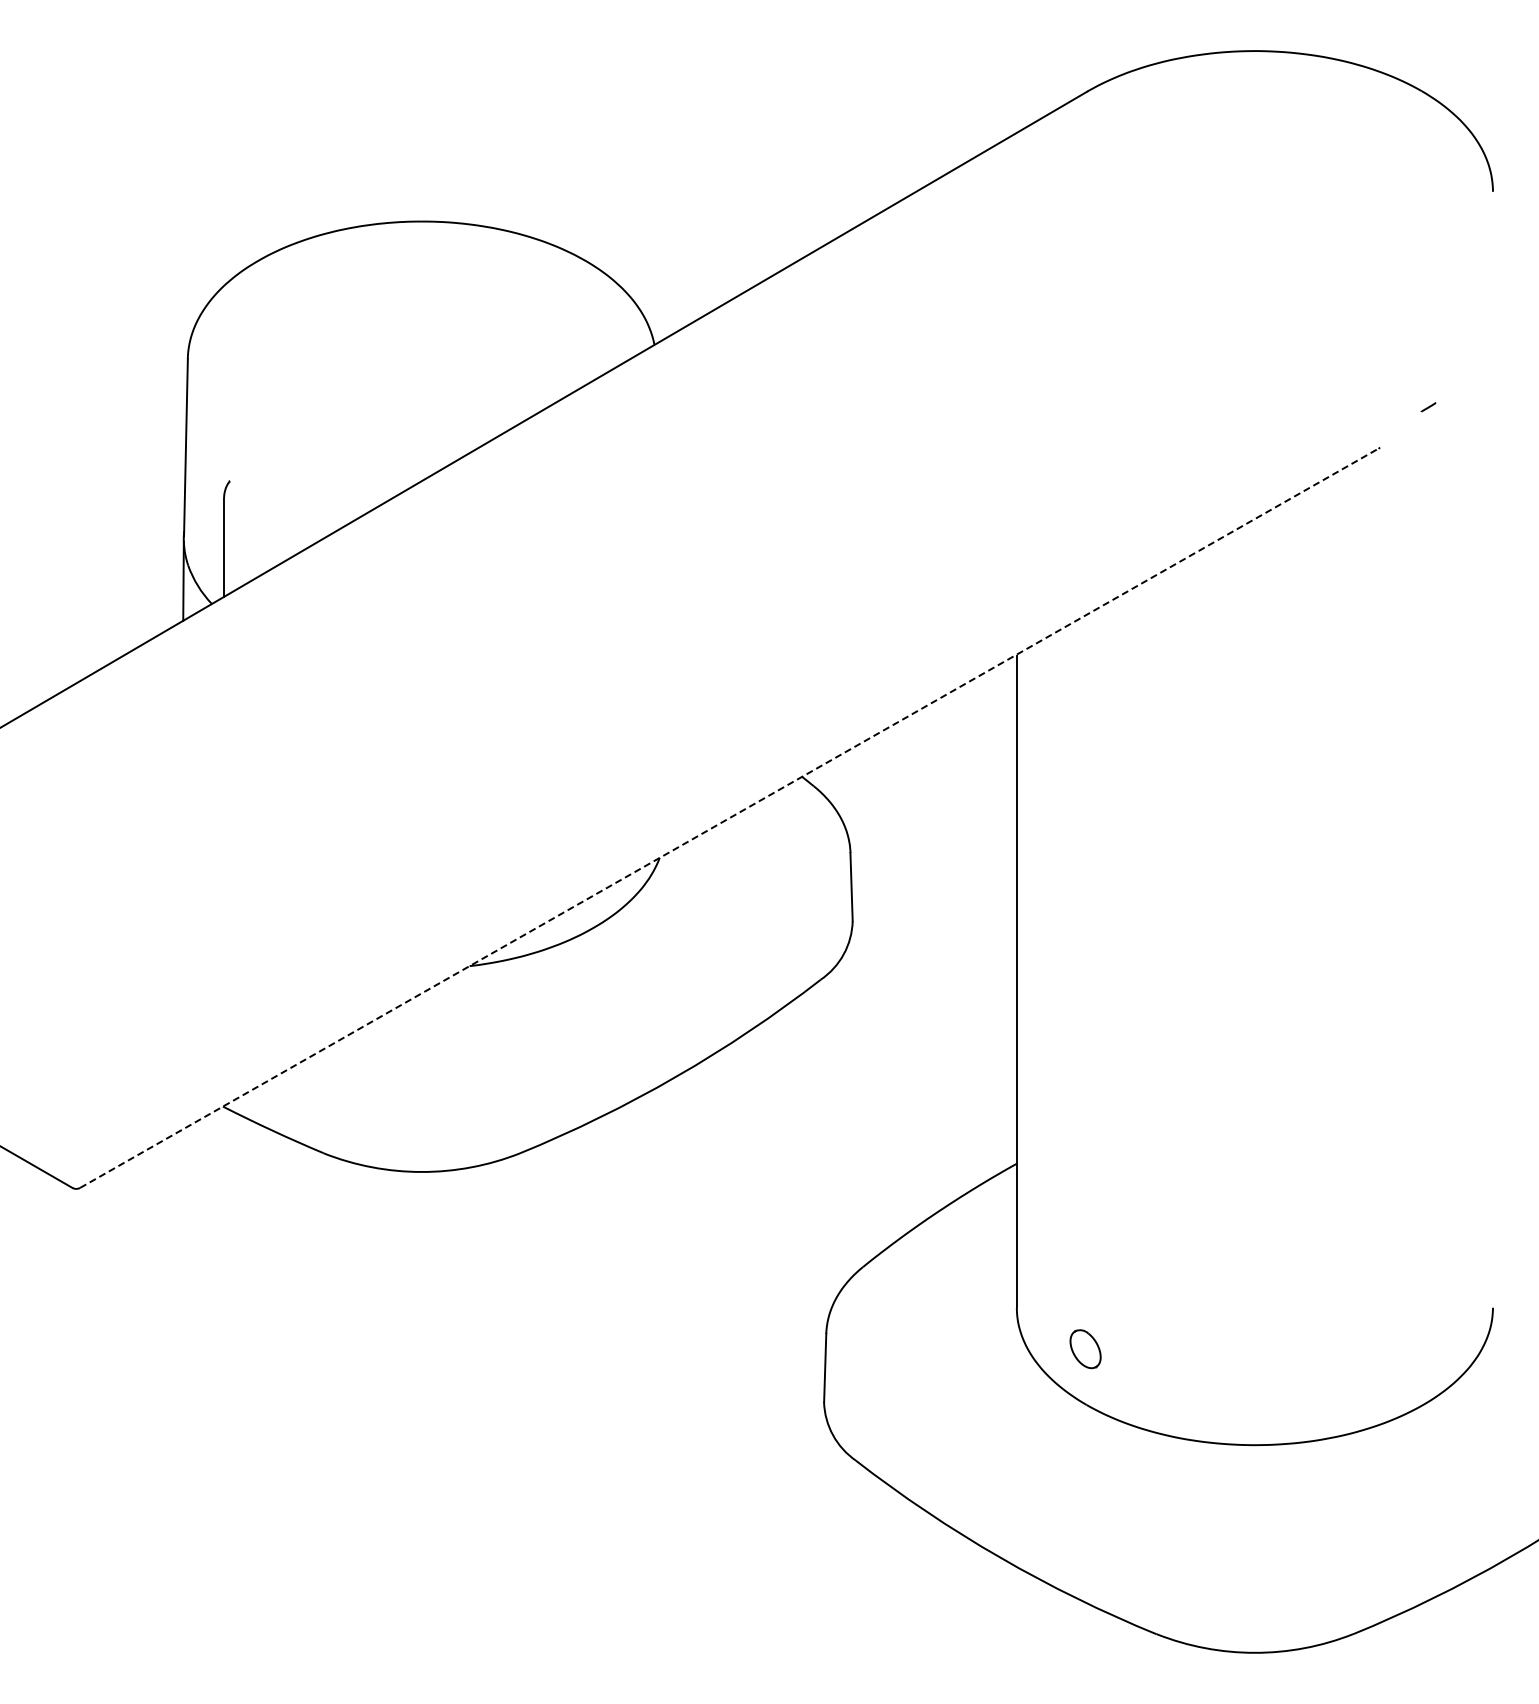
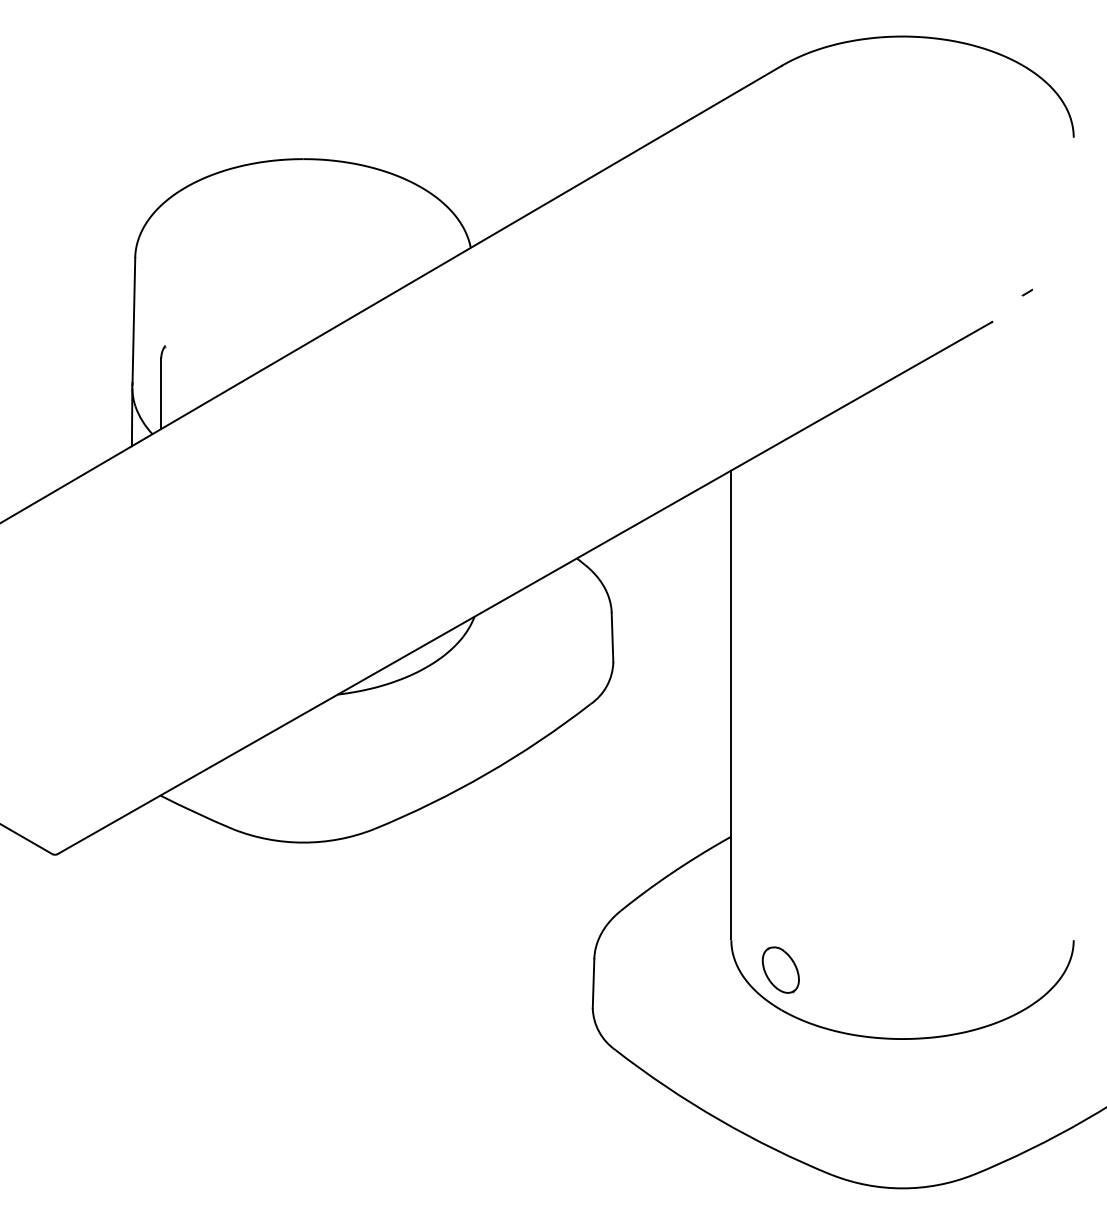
line: (729, 818) -> (524, 588), dashed -> solid
part: (1085, 1348) -> (780, 969), size x1.67

